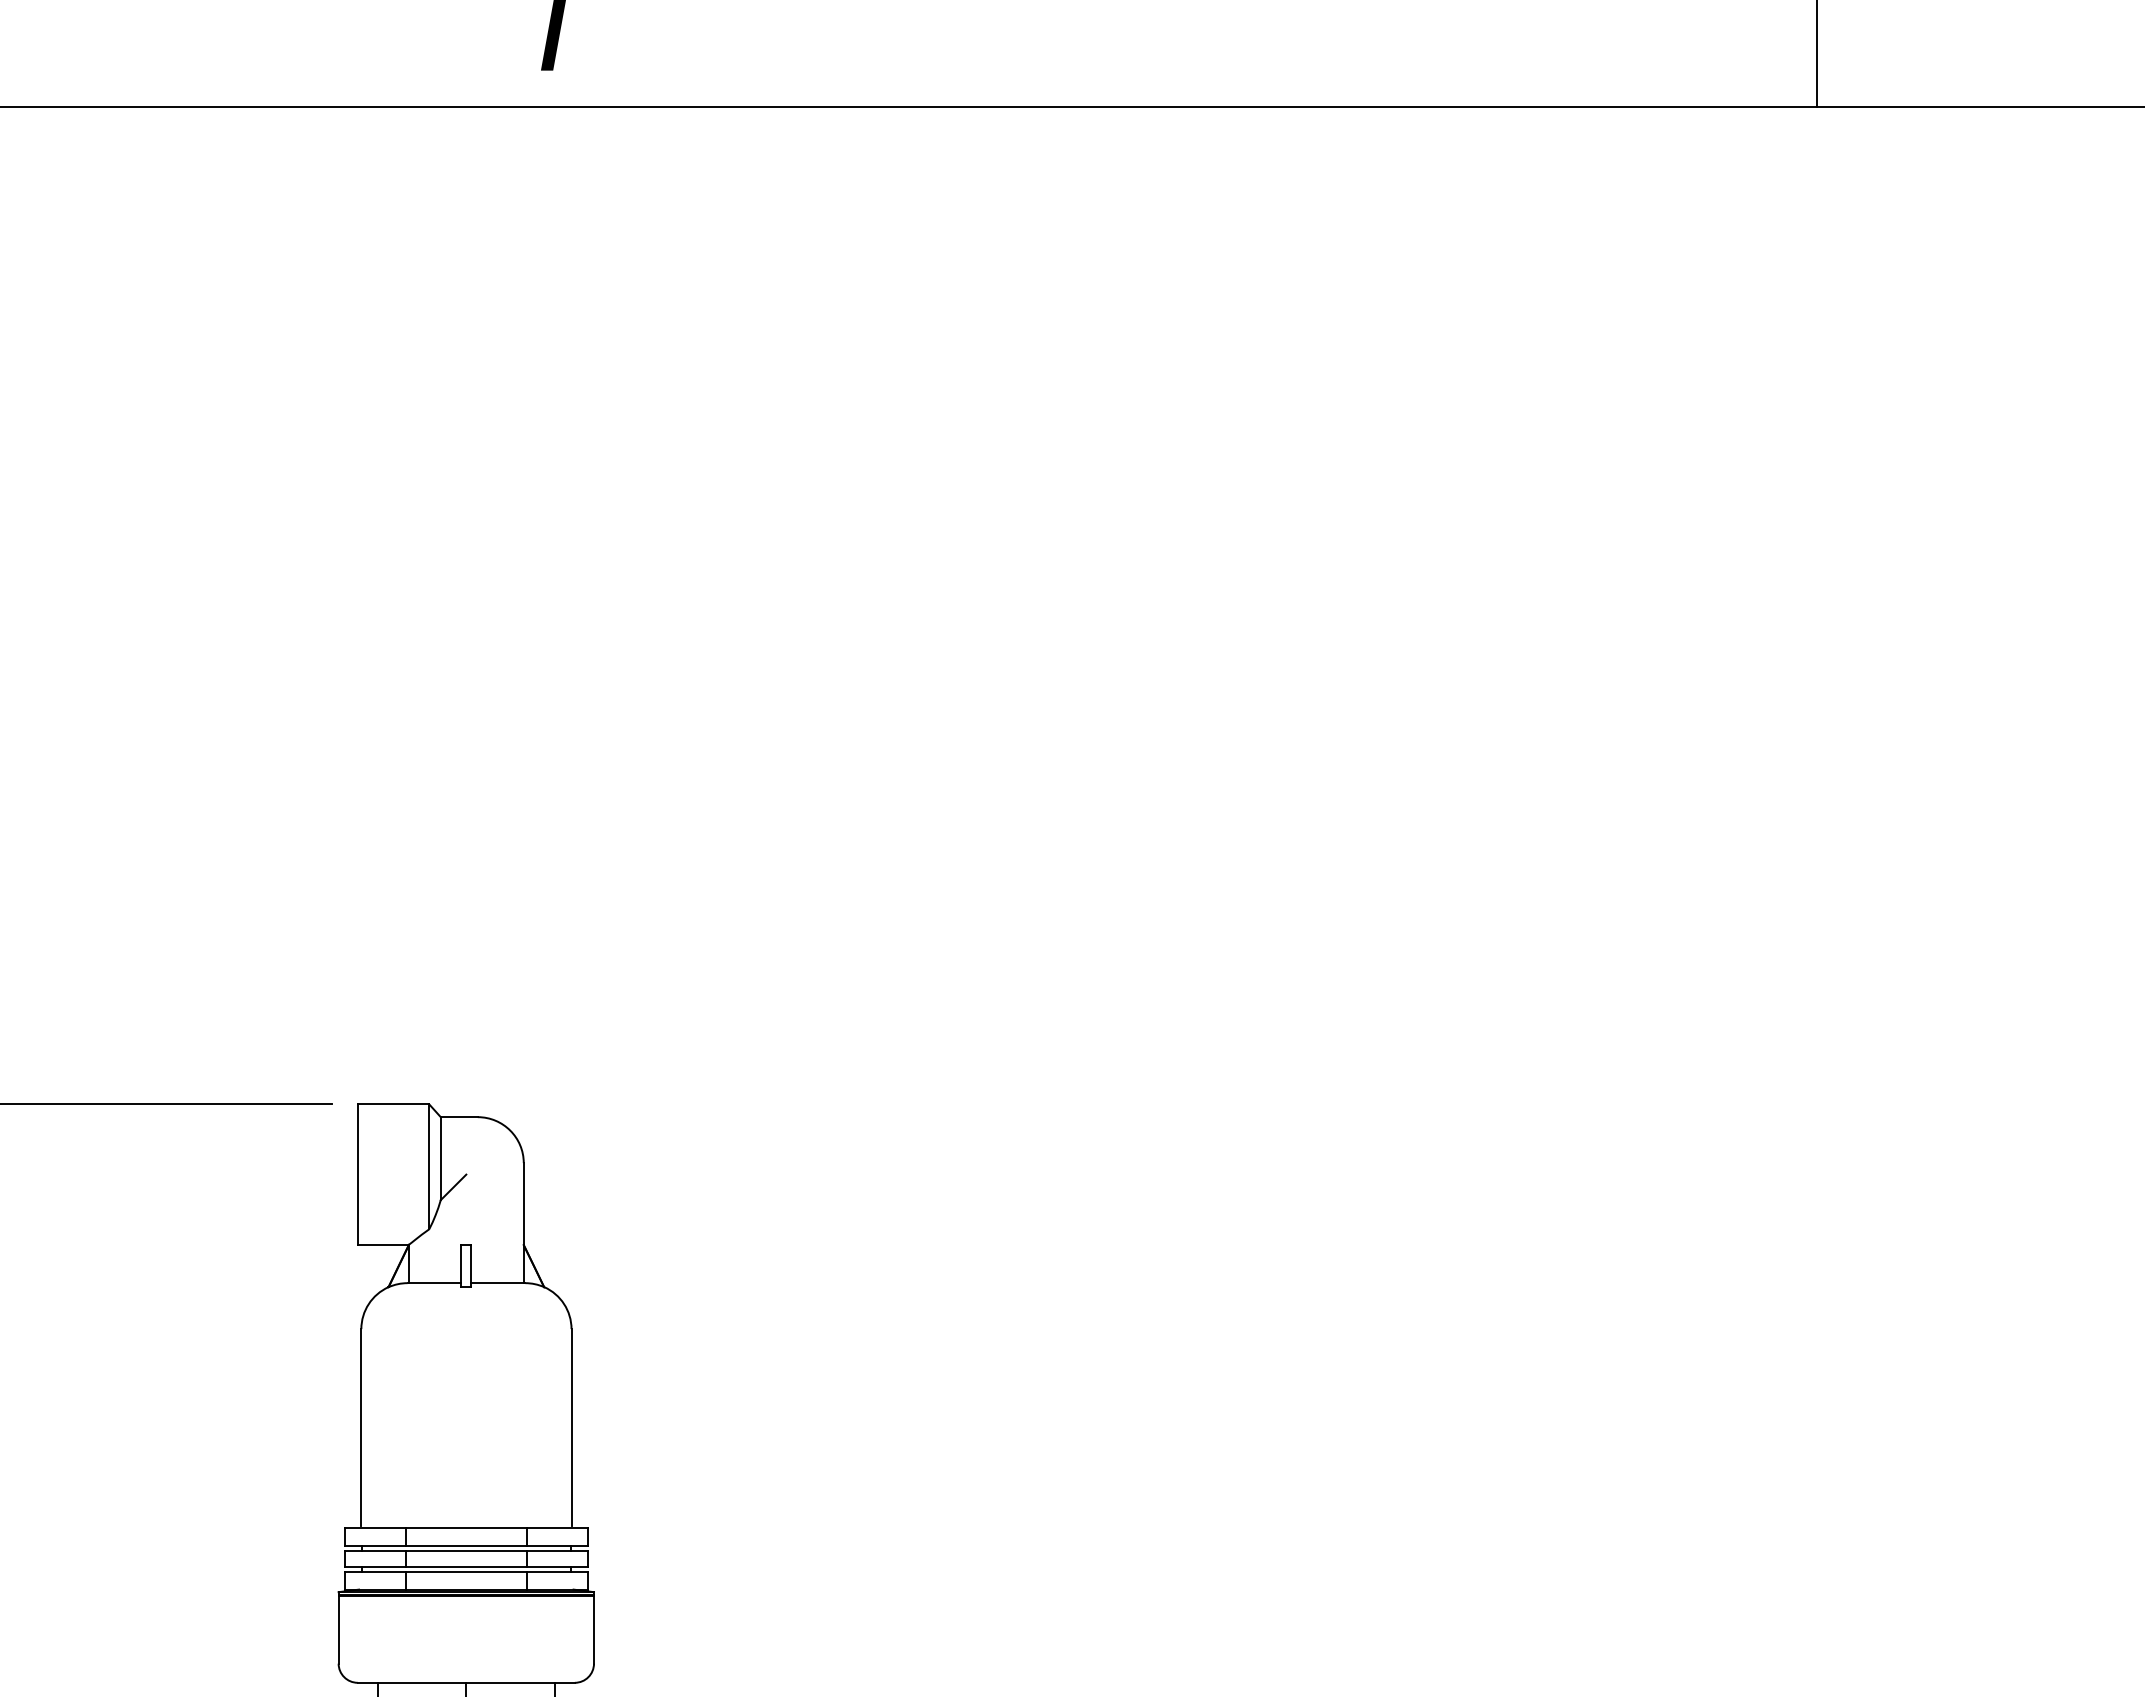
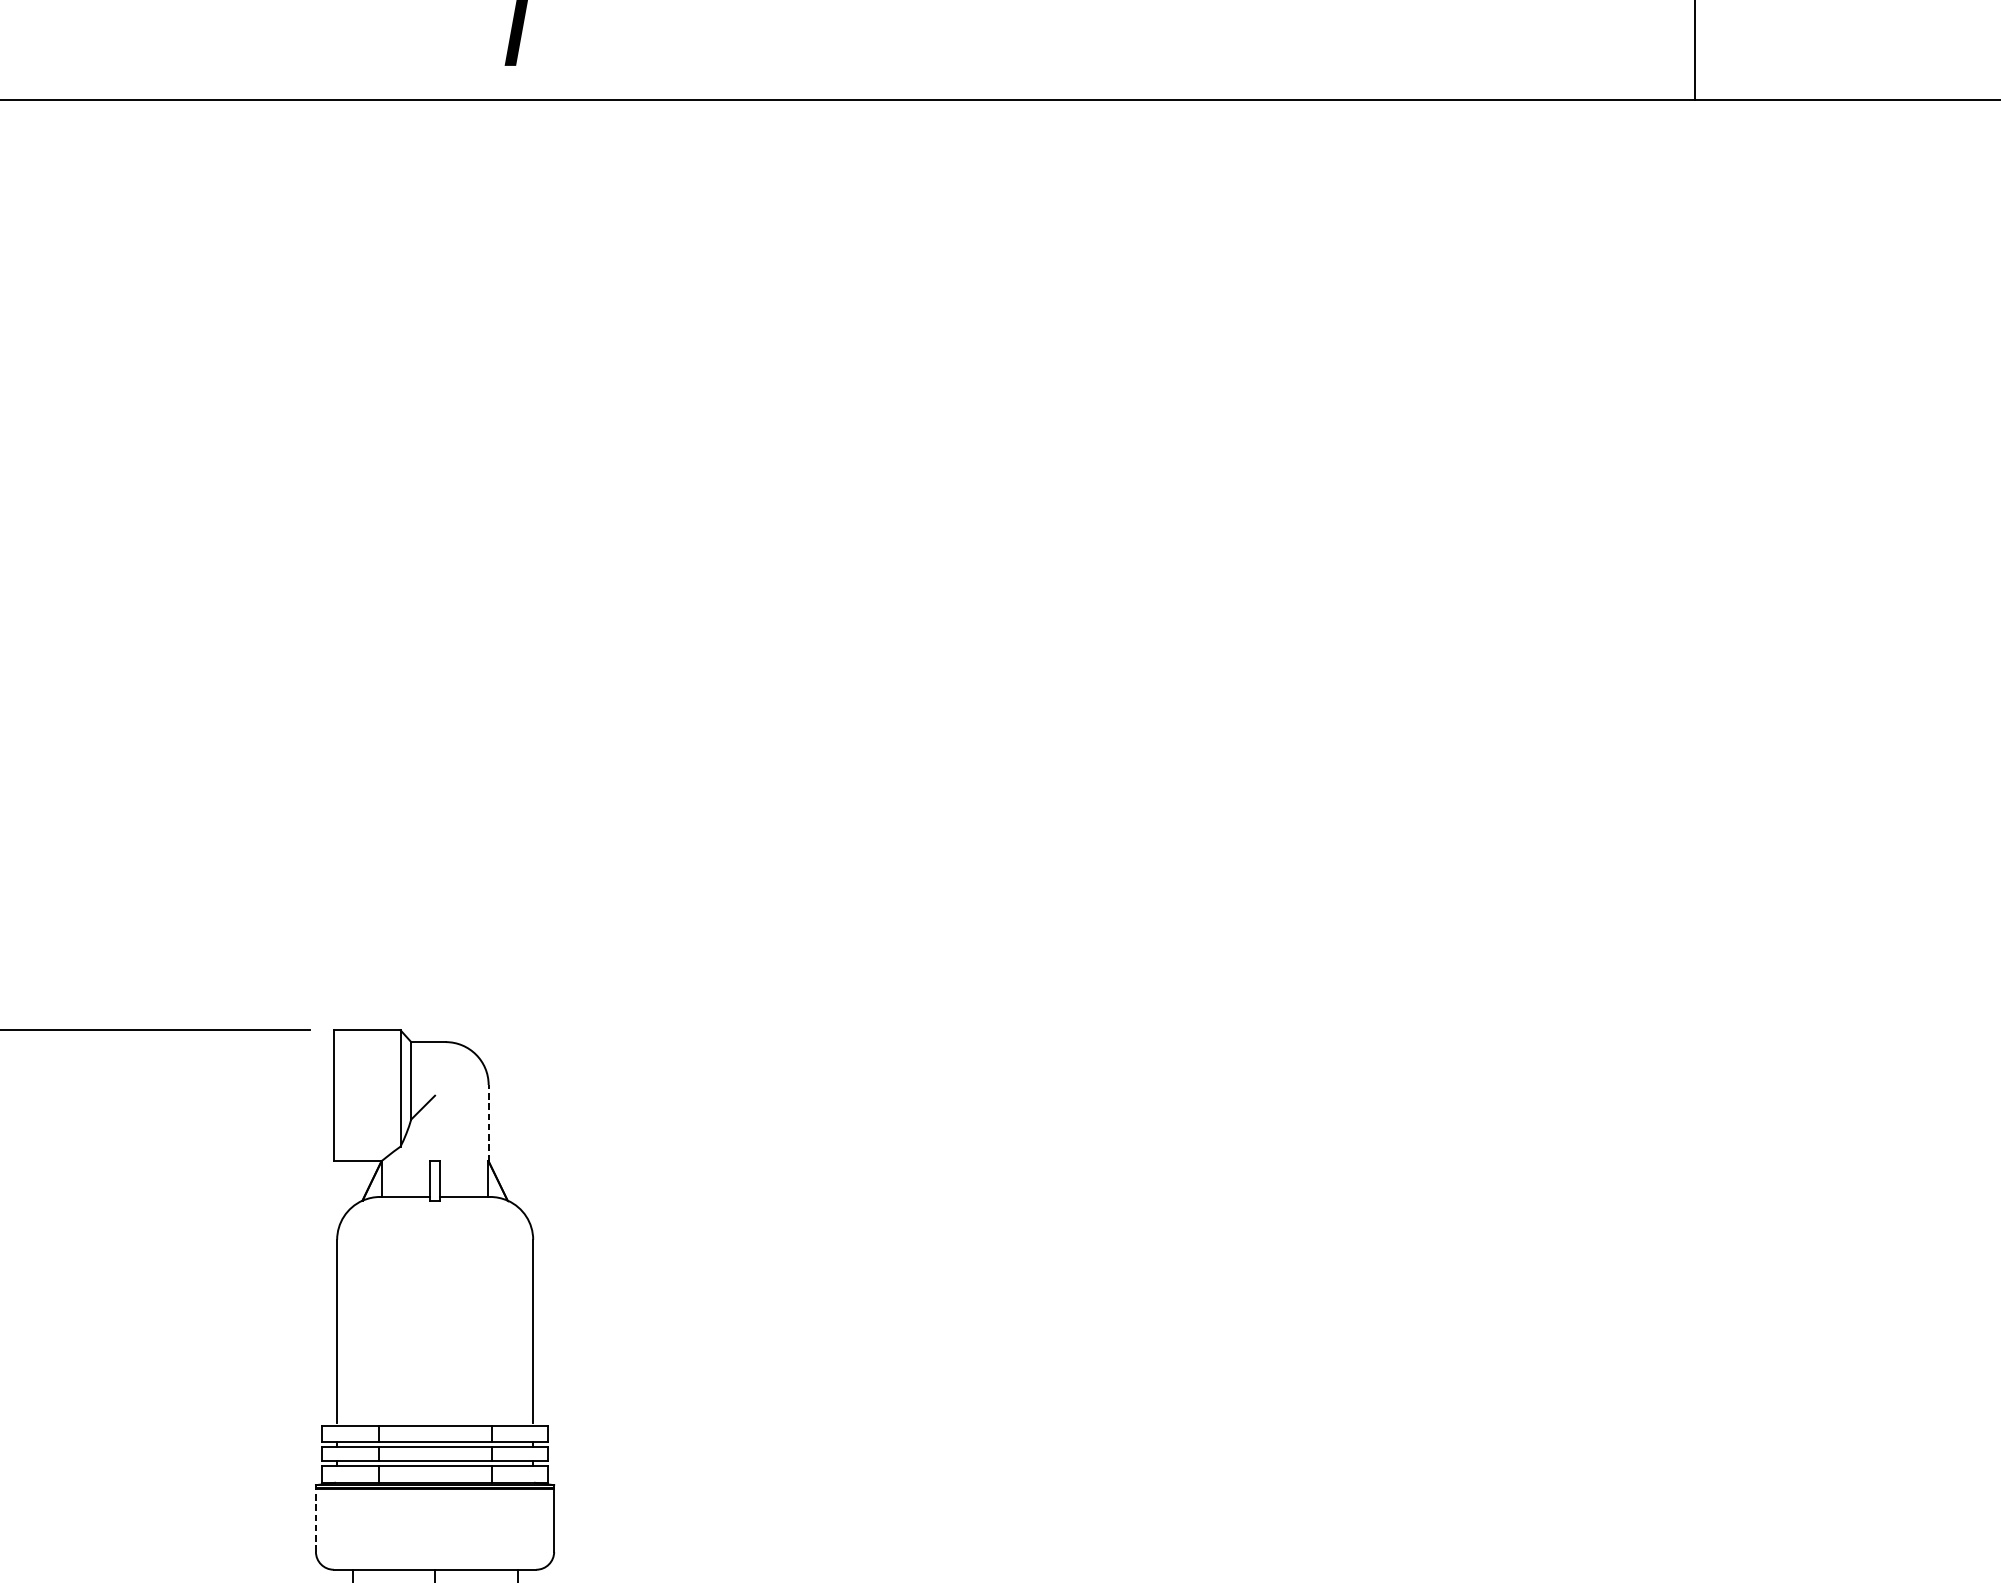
line: (523, 1203) -> (488, 1122), solid -> dashed
line: (338, 1629) -> (315, 1520), solid -> dashed

